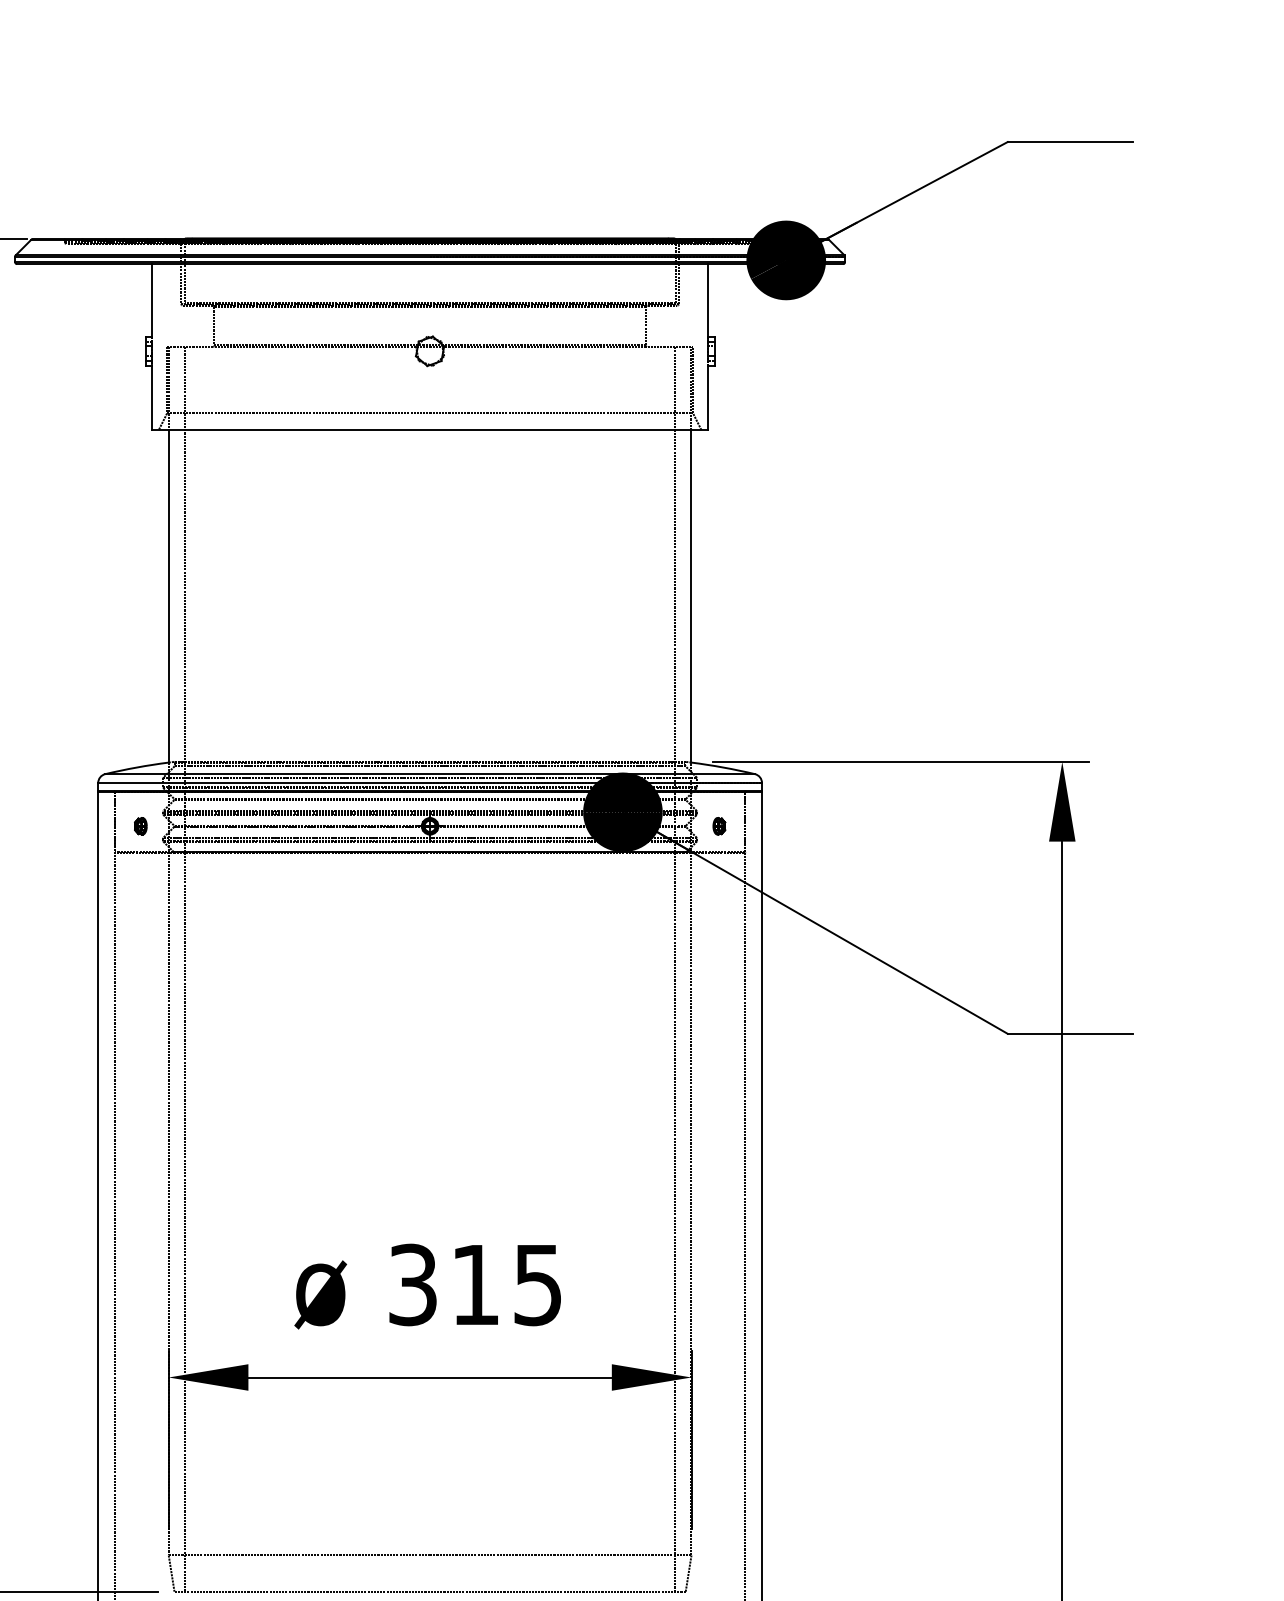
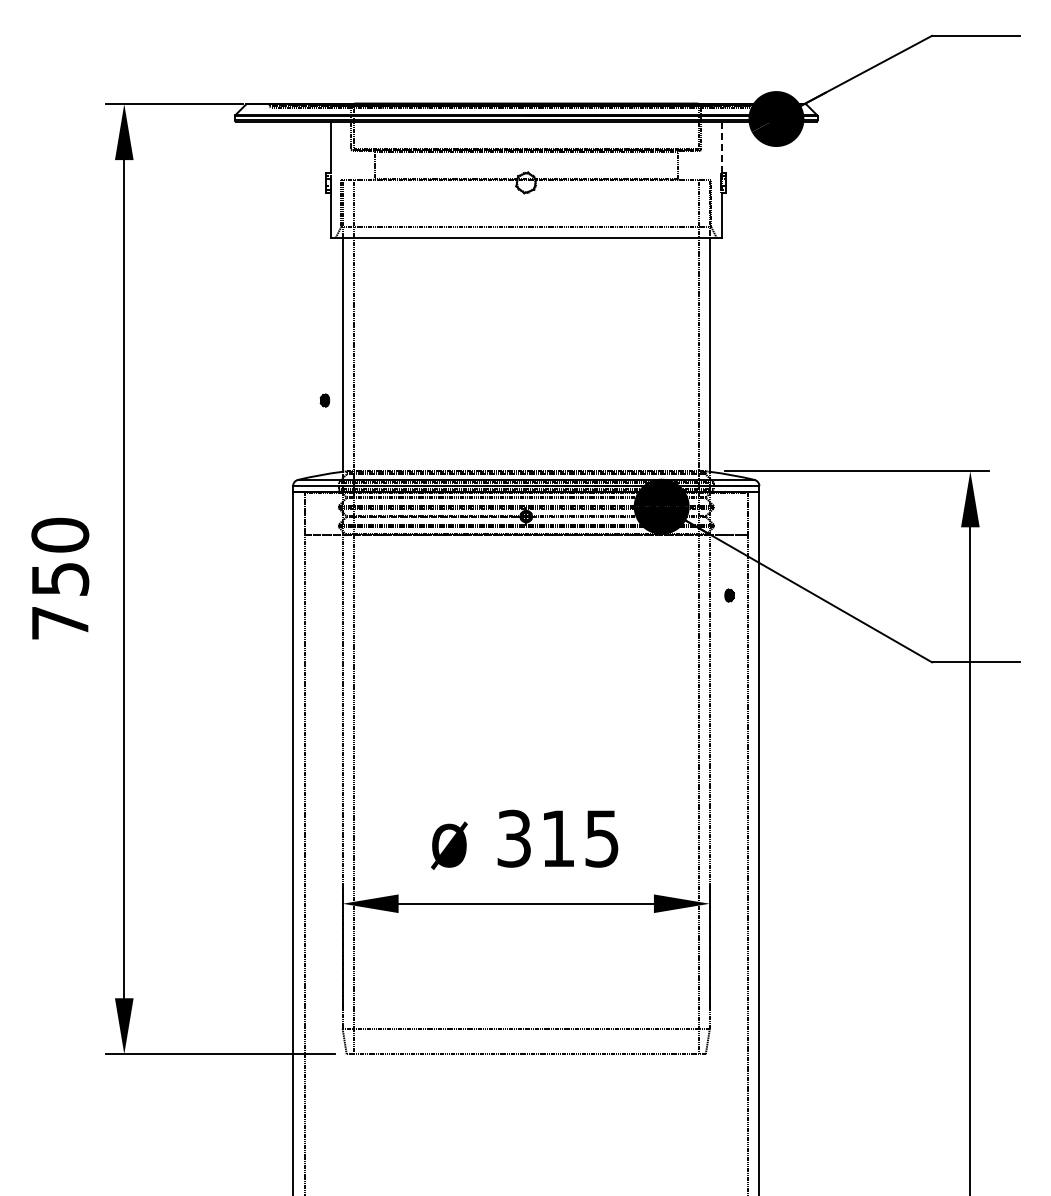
line: (708, 300) -> (721, 147), solid -> dashed
part: (140, 826) -> (324, 400), moved
part: (719, 826) -> (729, 595), moved

